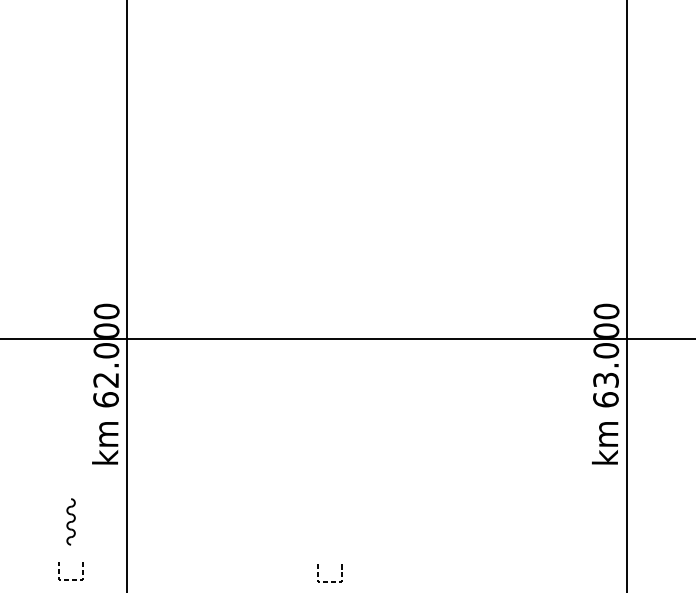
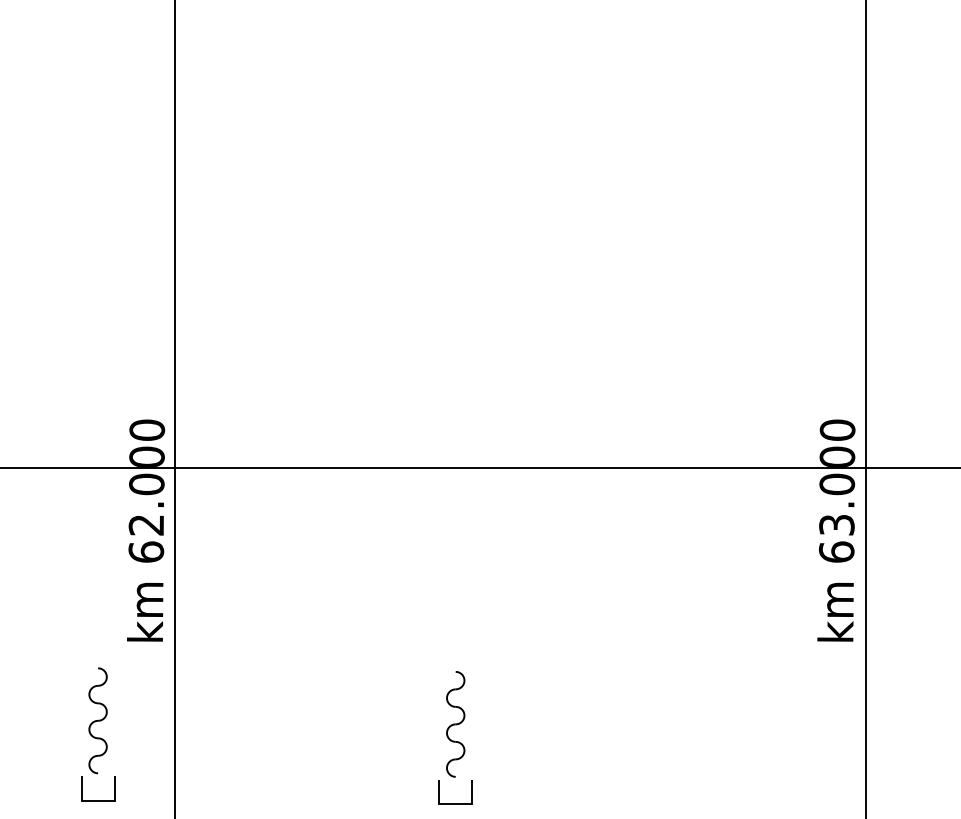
part: (70, 521) -> (97, 720), size x1.67
part: (329, 524) -> (455, 724), added
line: (71, 579) -> (98, 800), dashed -> solid
line: (329, 582) -> (455, 804), dashed -> solid

